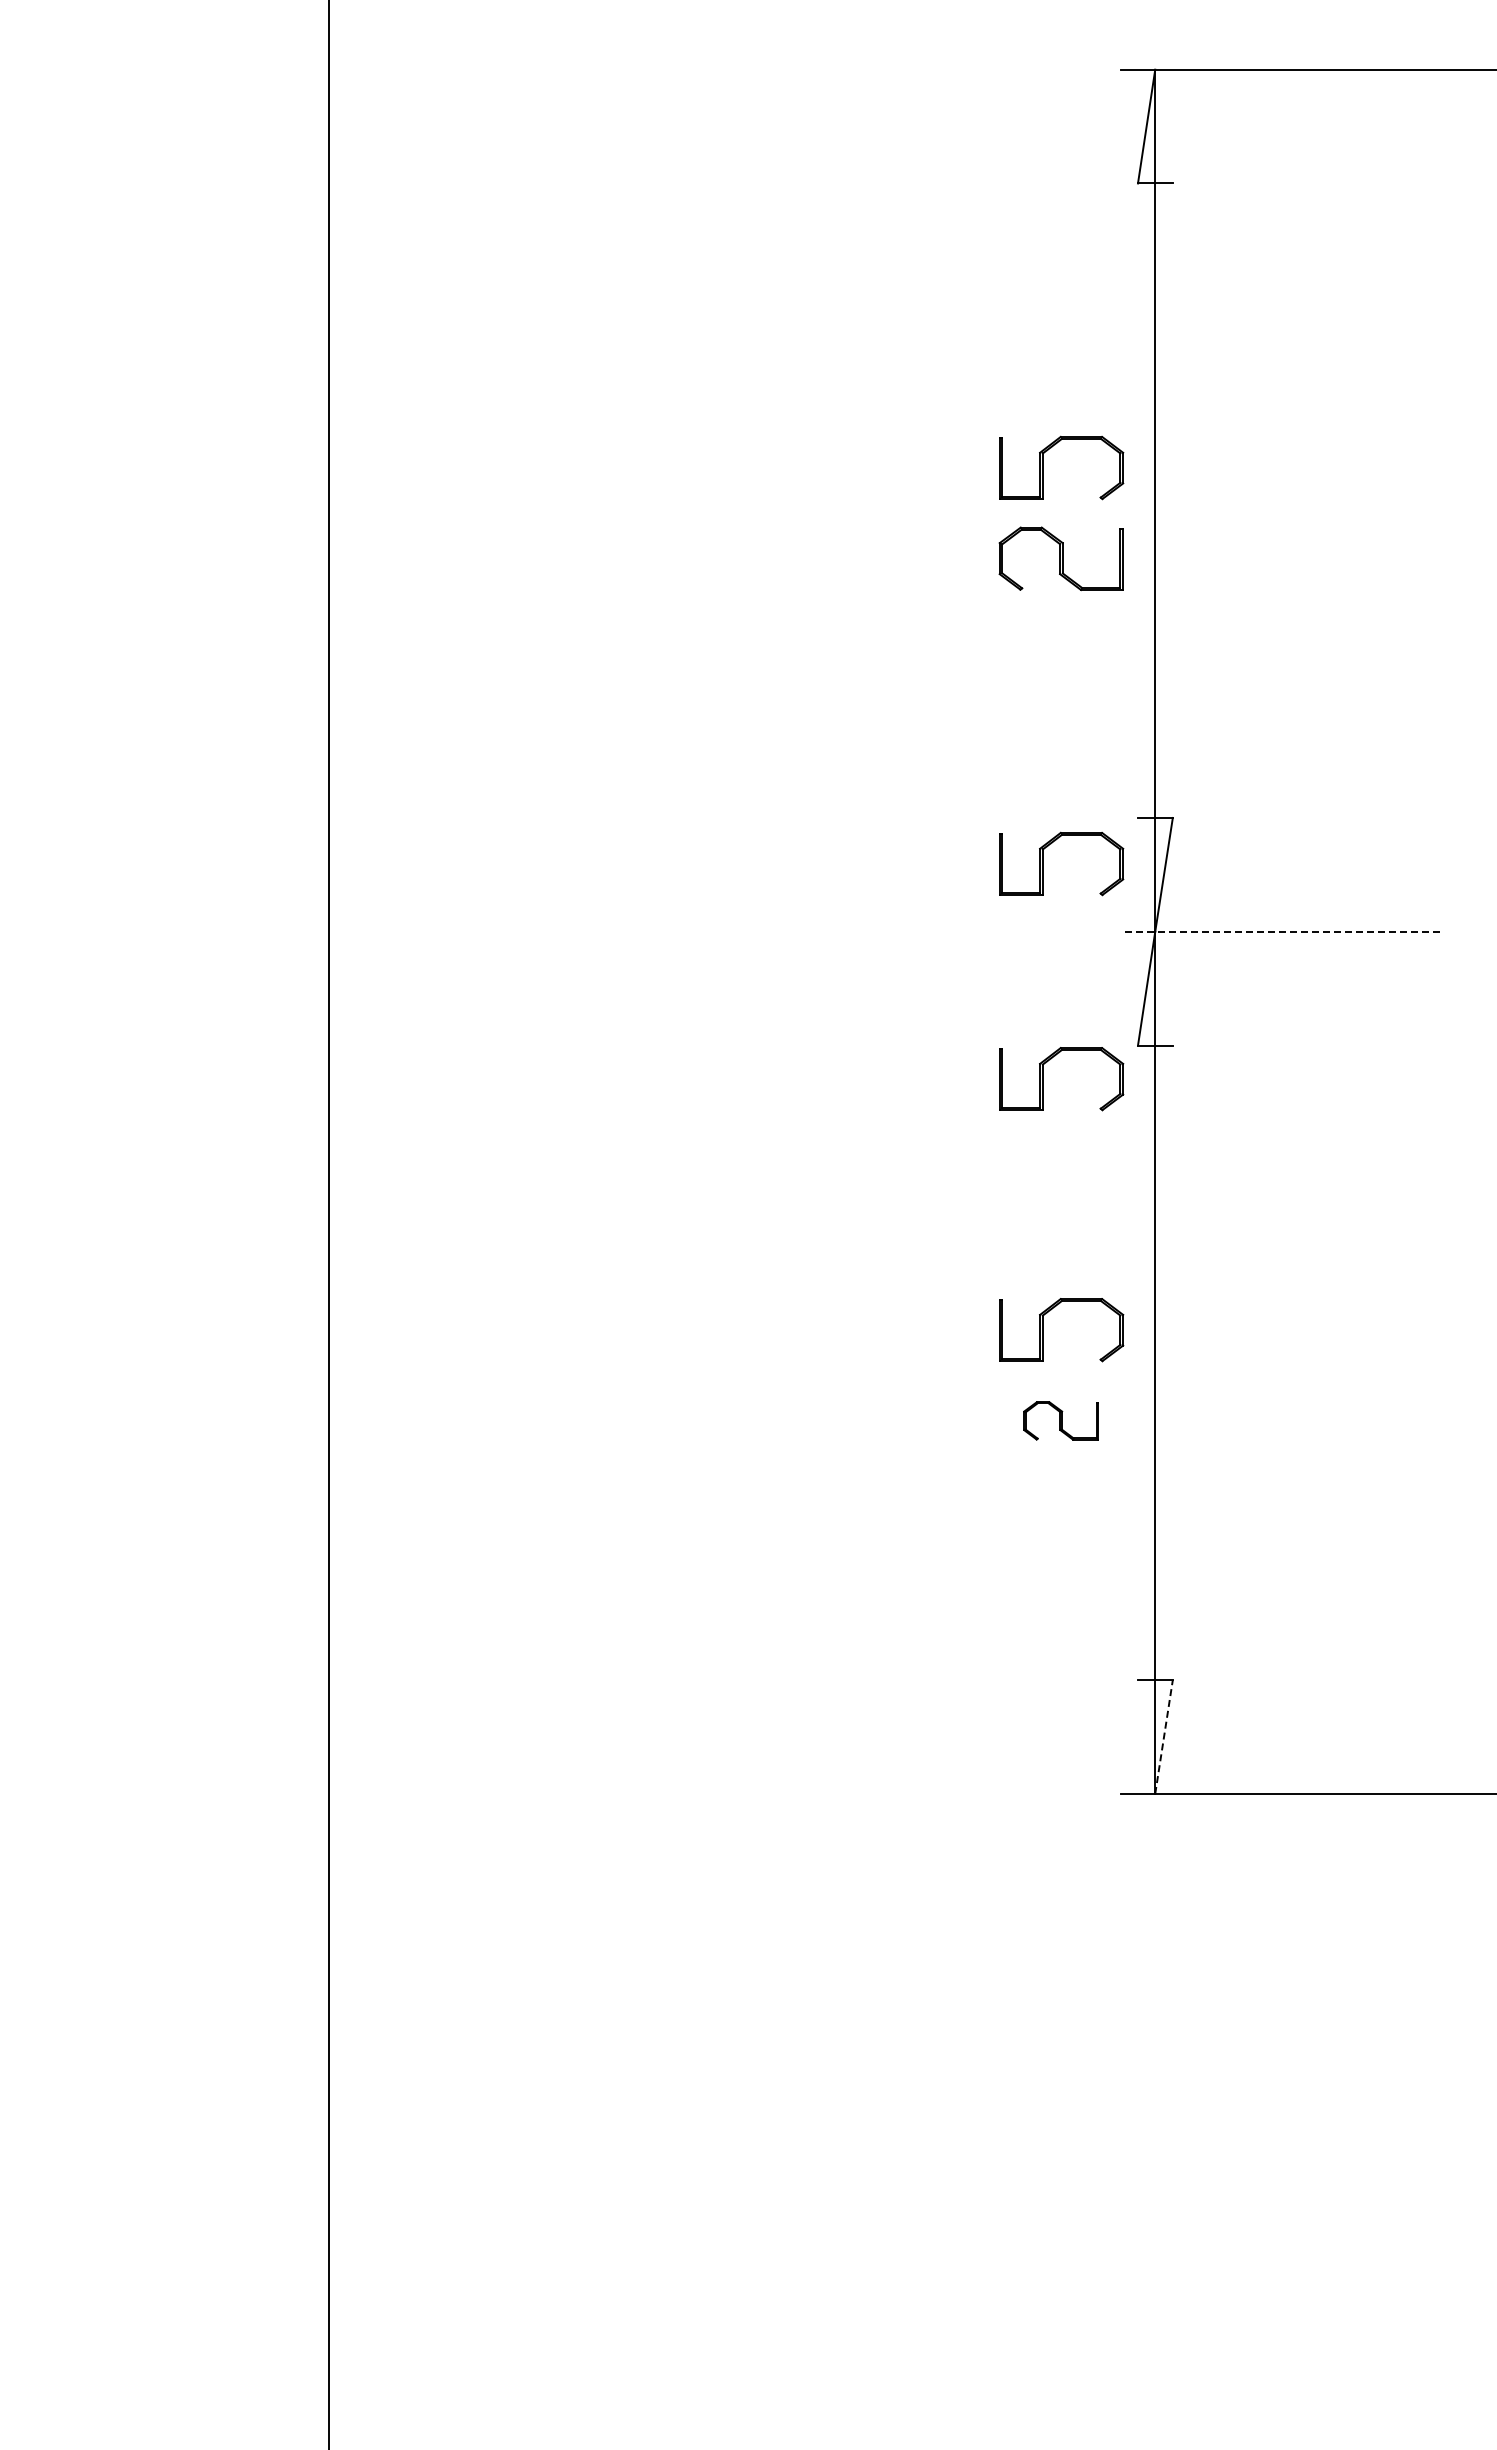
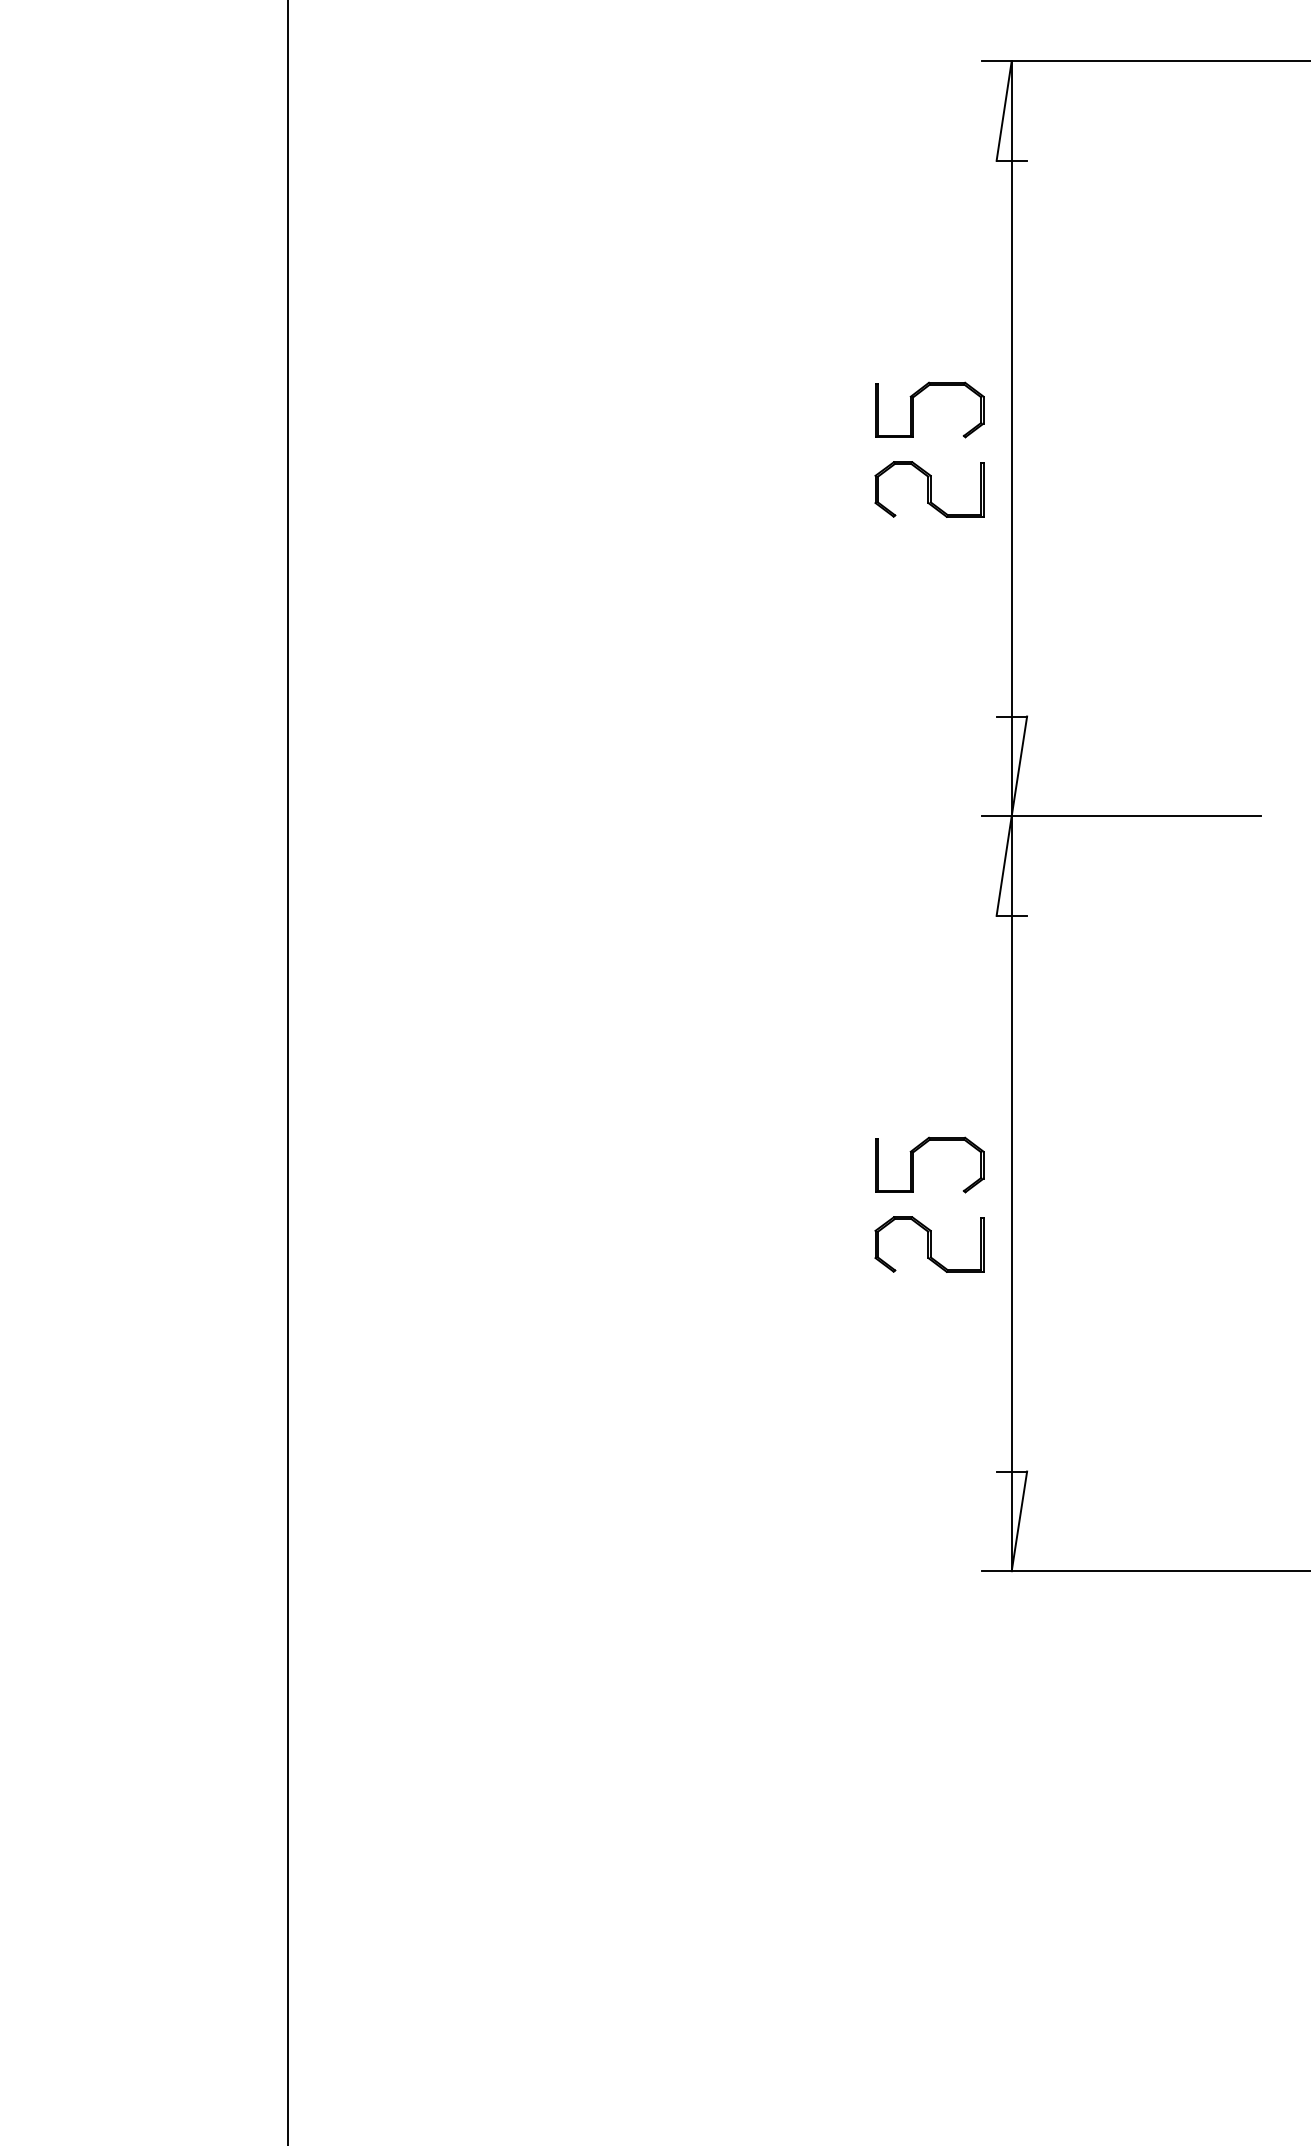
part: (1043, 863) -> (913, 756), removed
line: (1279, 931) -> (1120, 815), dashed -> solid
part: (1043, 1079) -> (913, 945), removed
part: (1060, 1420) -> (928, 1244), size x1.67
line: (1164, 1736) -> (1019, 1520), dashed -> solid

